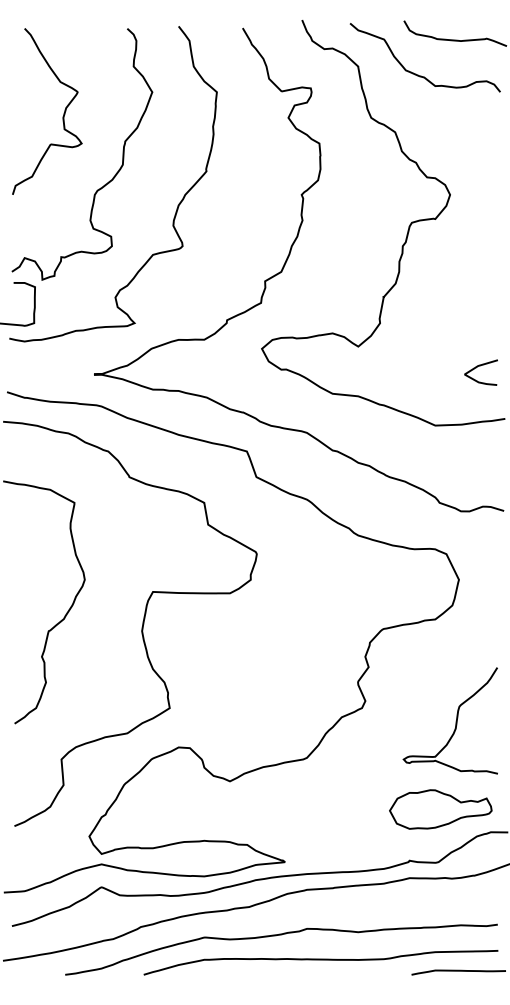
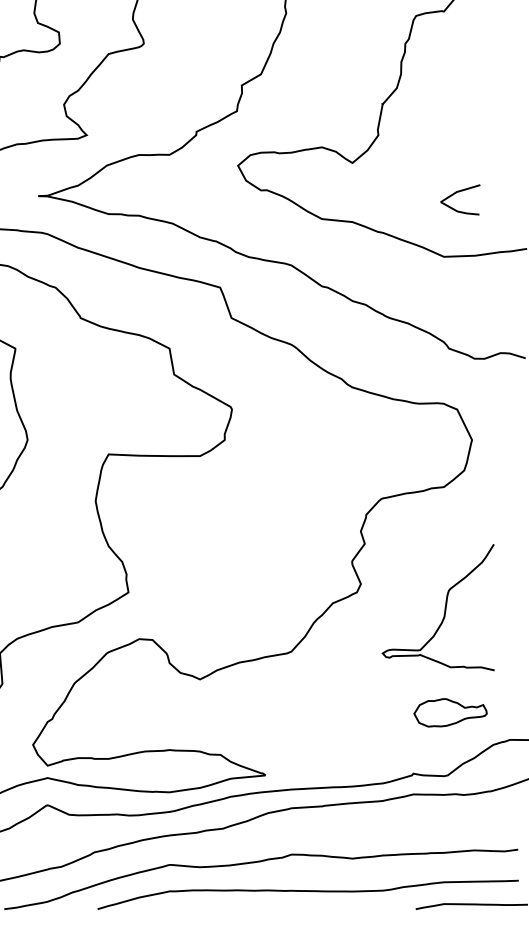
curve: (476, 368) -> (454, 194), moved
curve: (455, 721) -> (444, 608), moved
part: (440, 809) -> (450, 712), size x0.6

